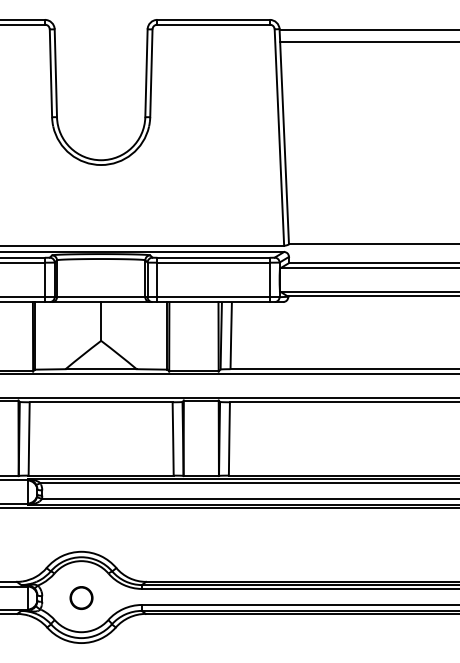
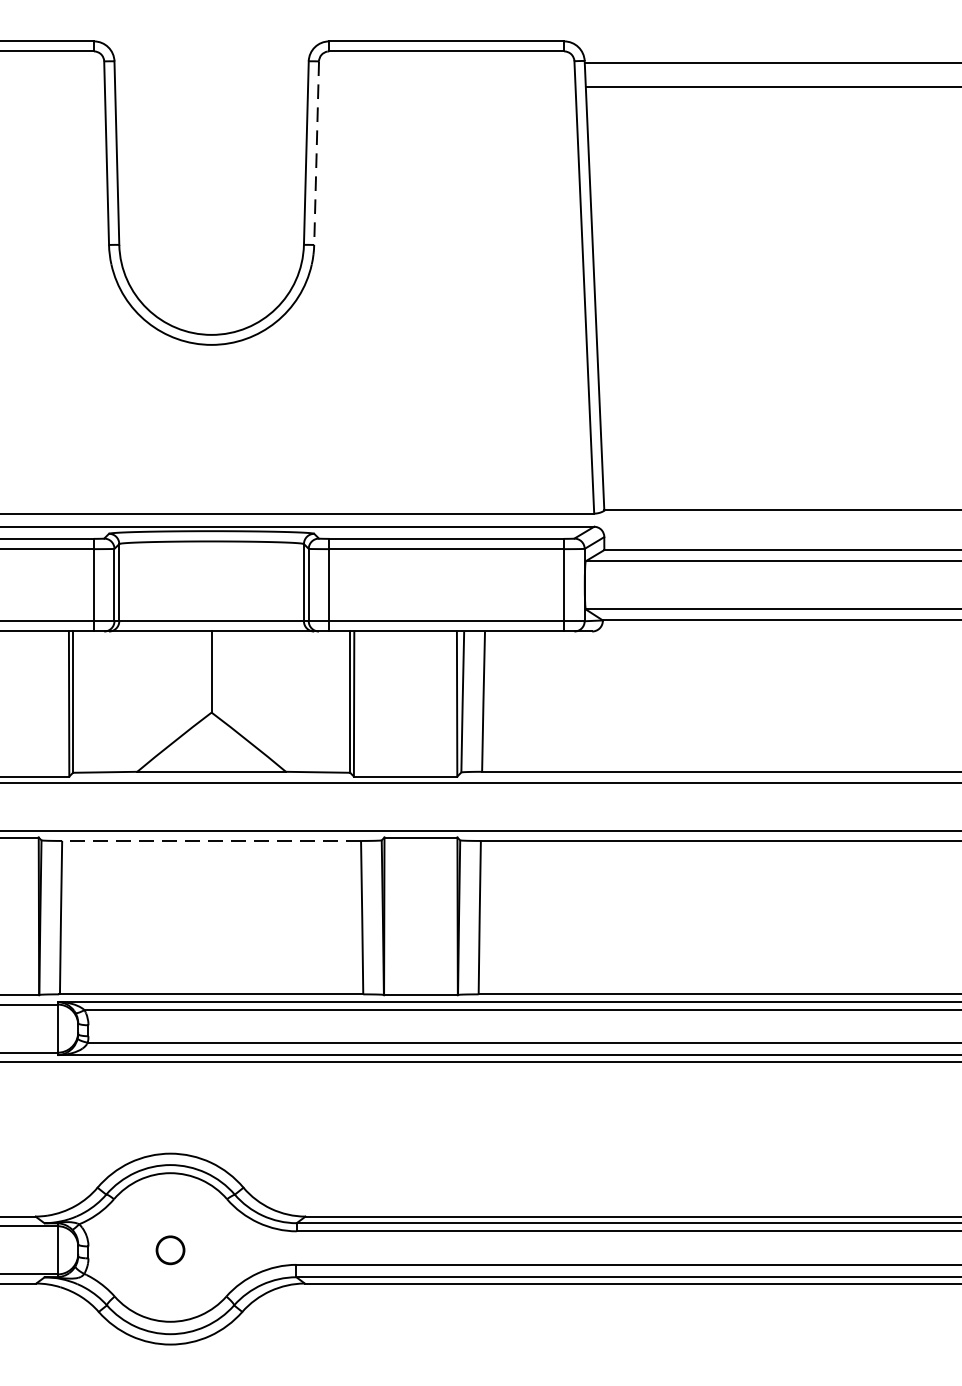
line: (151, 73) -> (316, 153), solid -> dashed
line: (100, 402) -> (210, 841), solid -> dashed
part: (81, 597) -> (170, 1249), size x0.6

